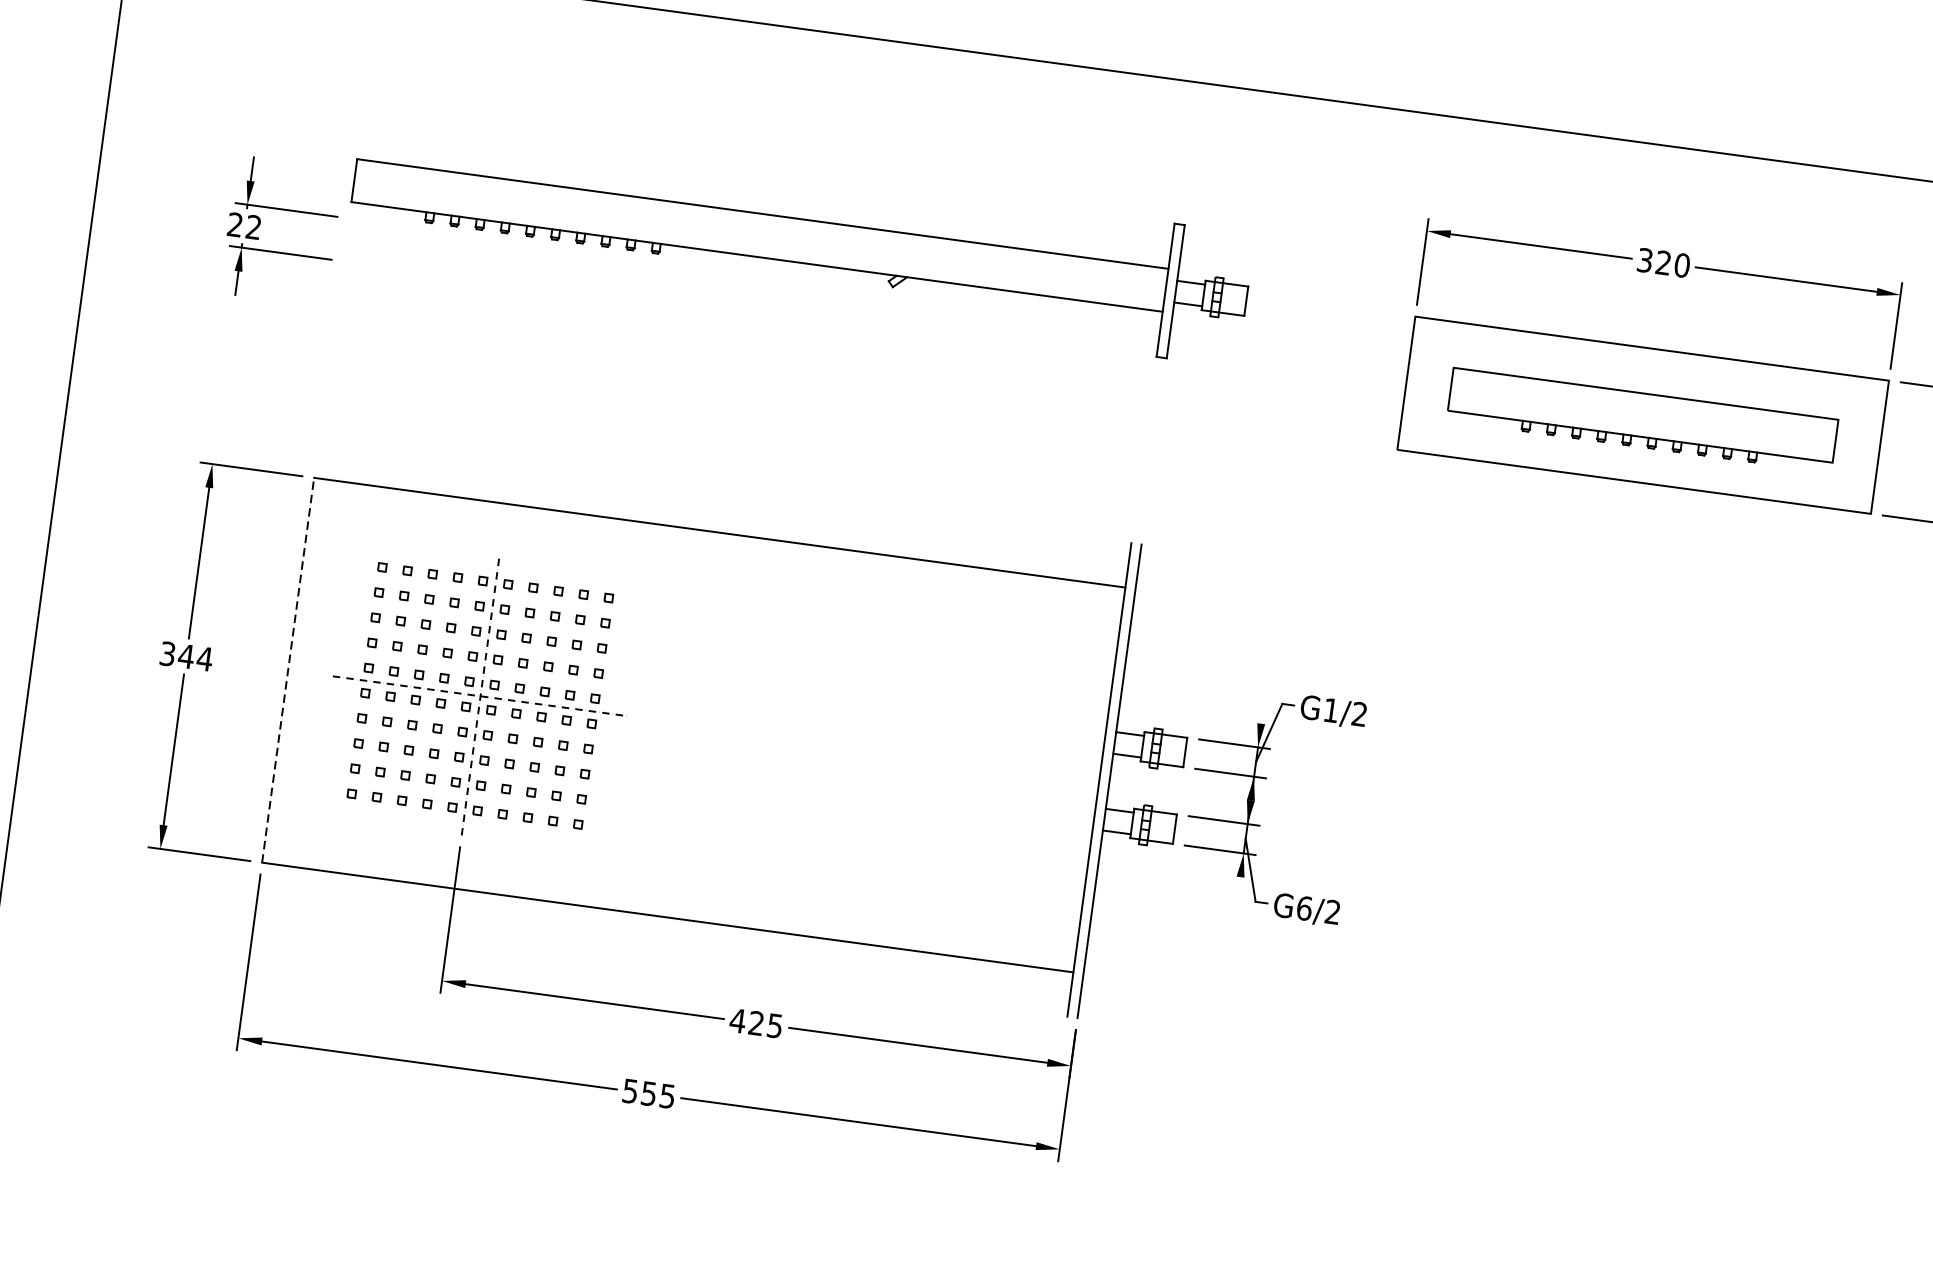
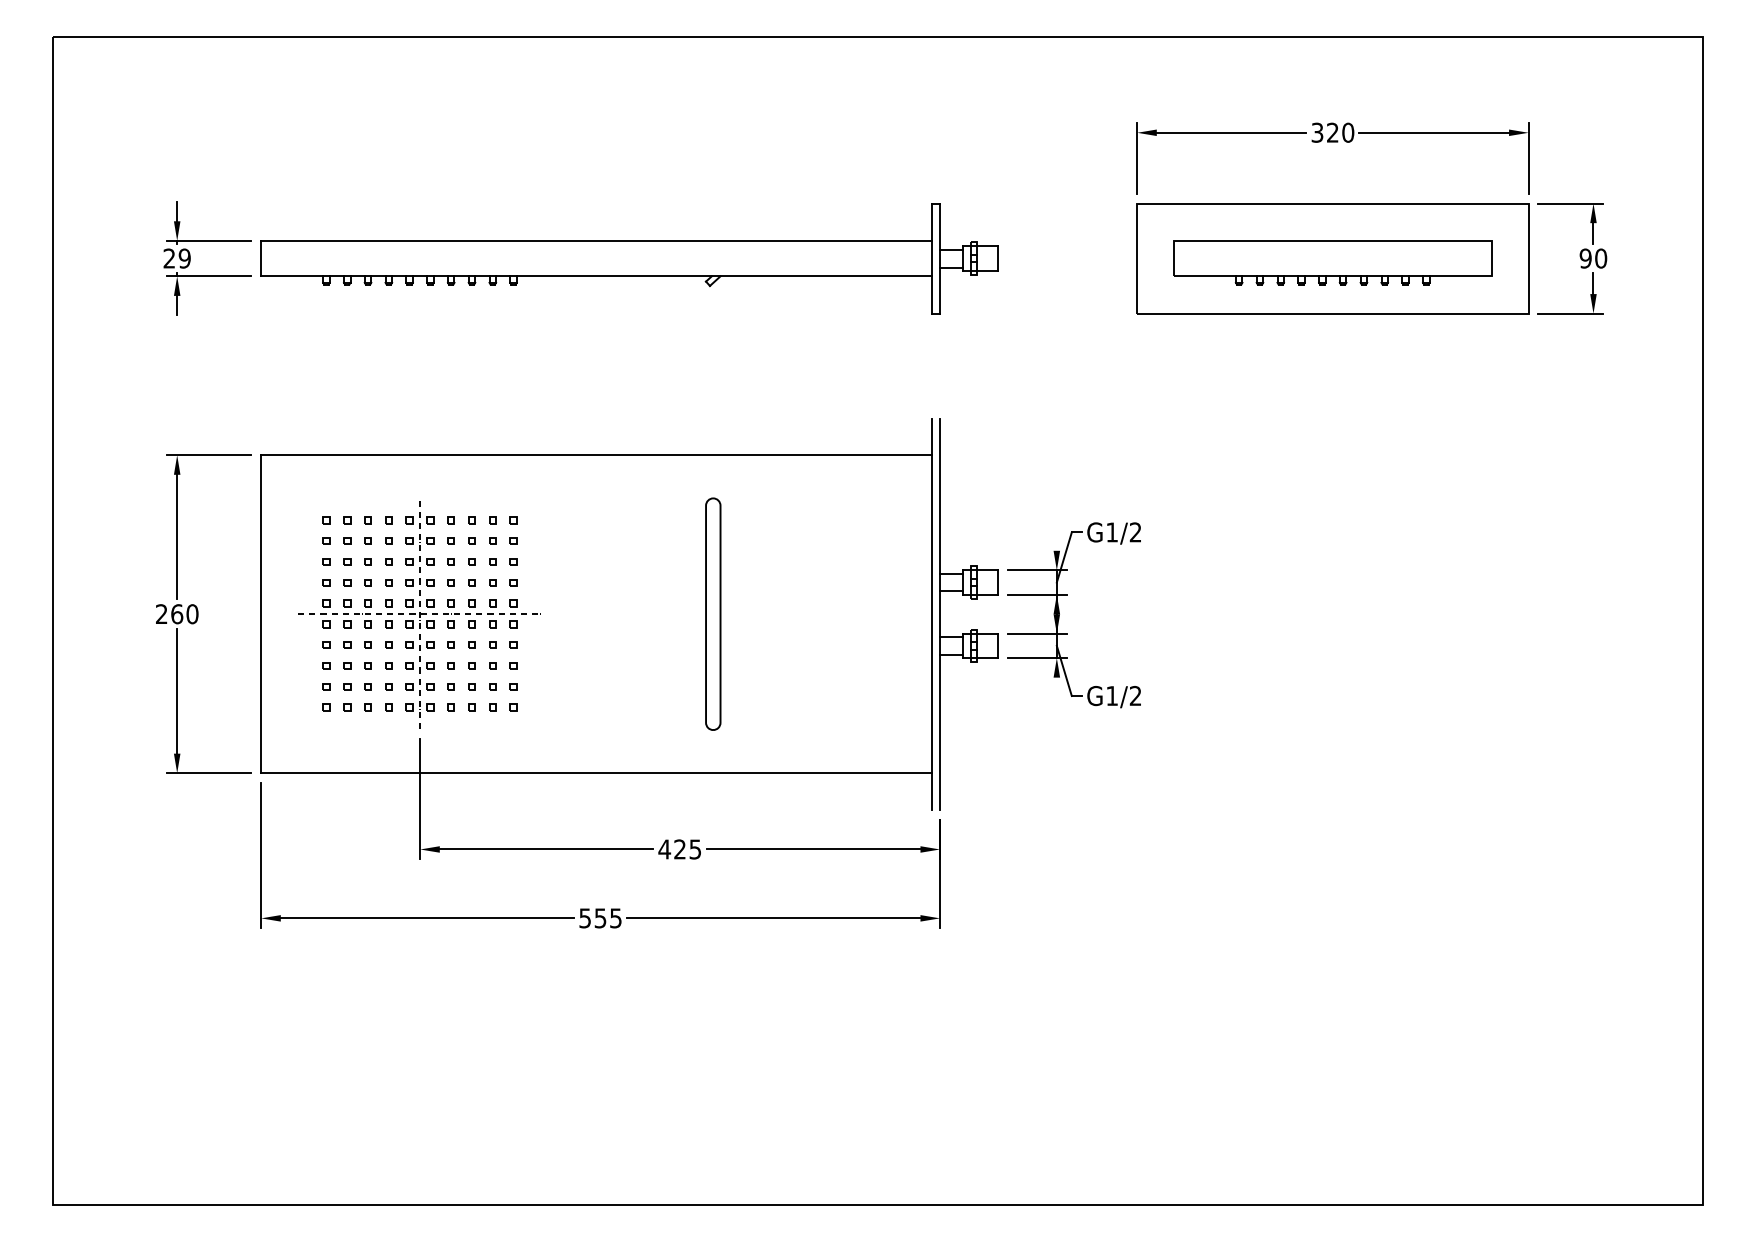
text: (253, 227) -> (184, 258), 22 -> 29
part: (799, 240) -> (629, 258), moved
text: (186, 656) -> (177, 614), 344 -> 260
line: (288, 670) -> (261, 614), dashed -> solid
part: (835, 743) -> (713, 613), added
text: (1304, 907) -> (1112, 695), G6/2 -> G1/2

